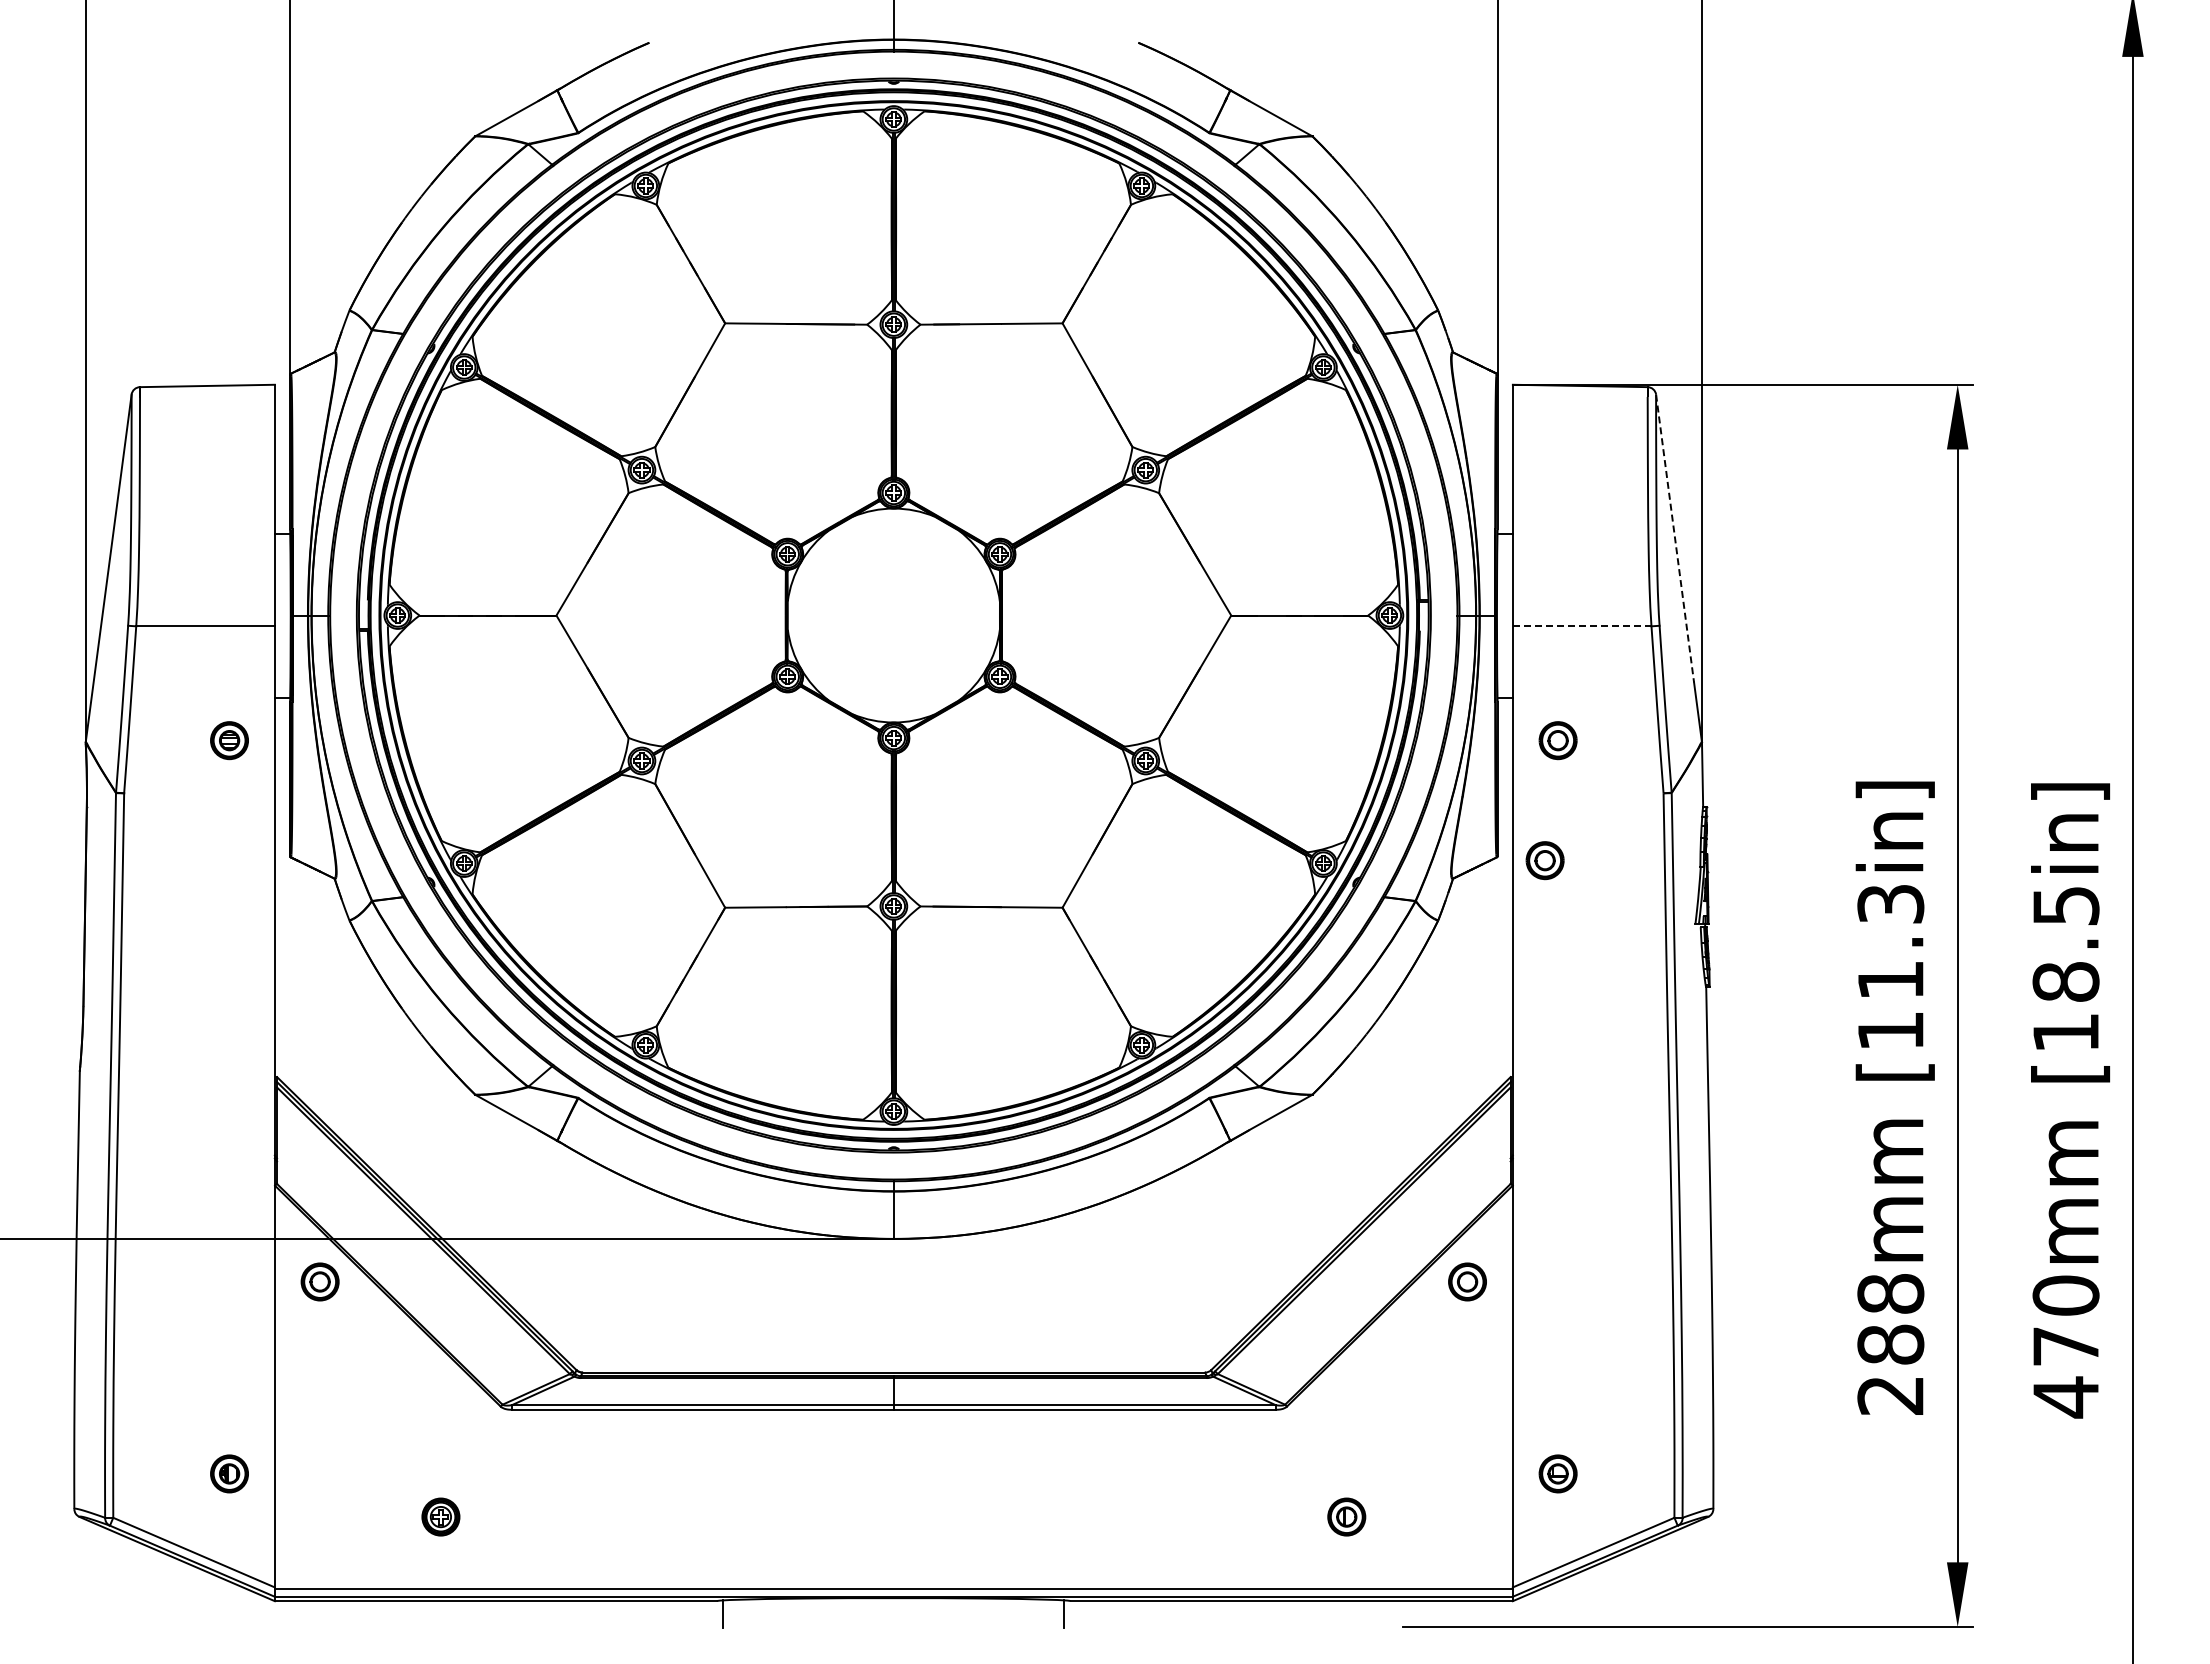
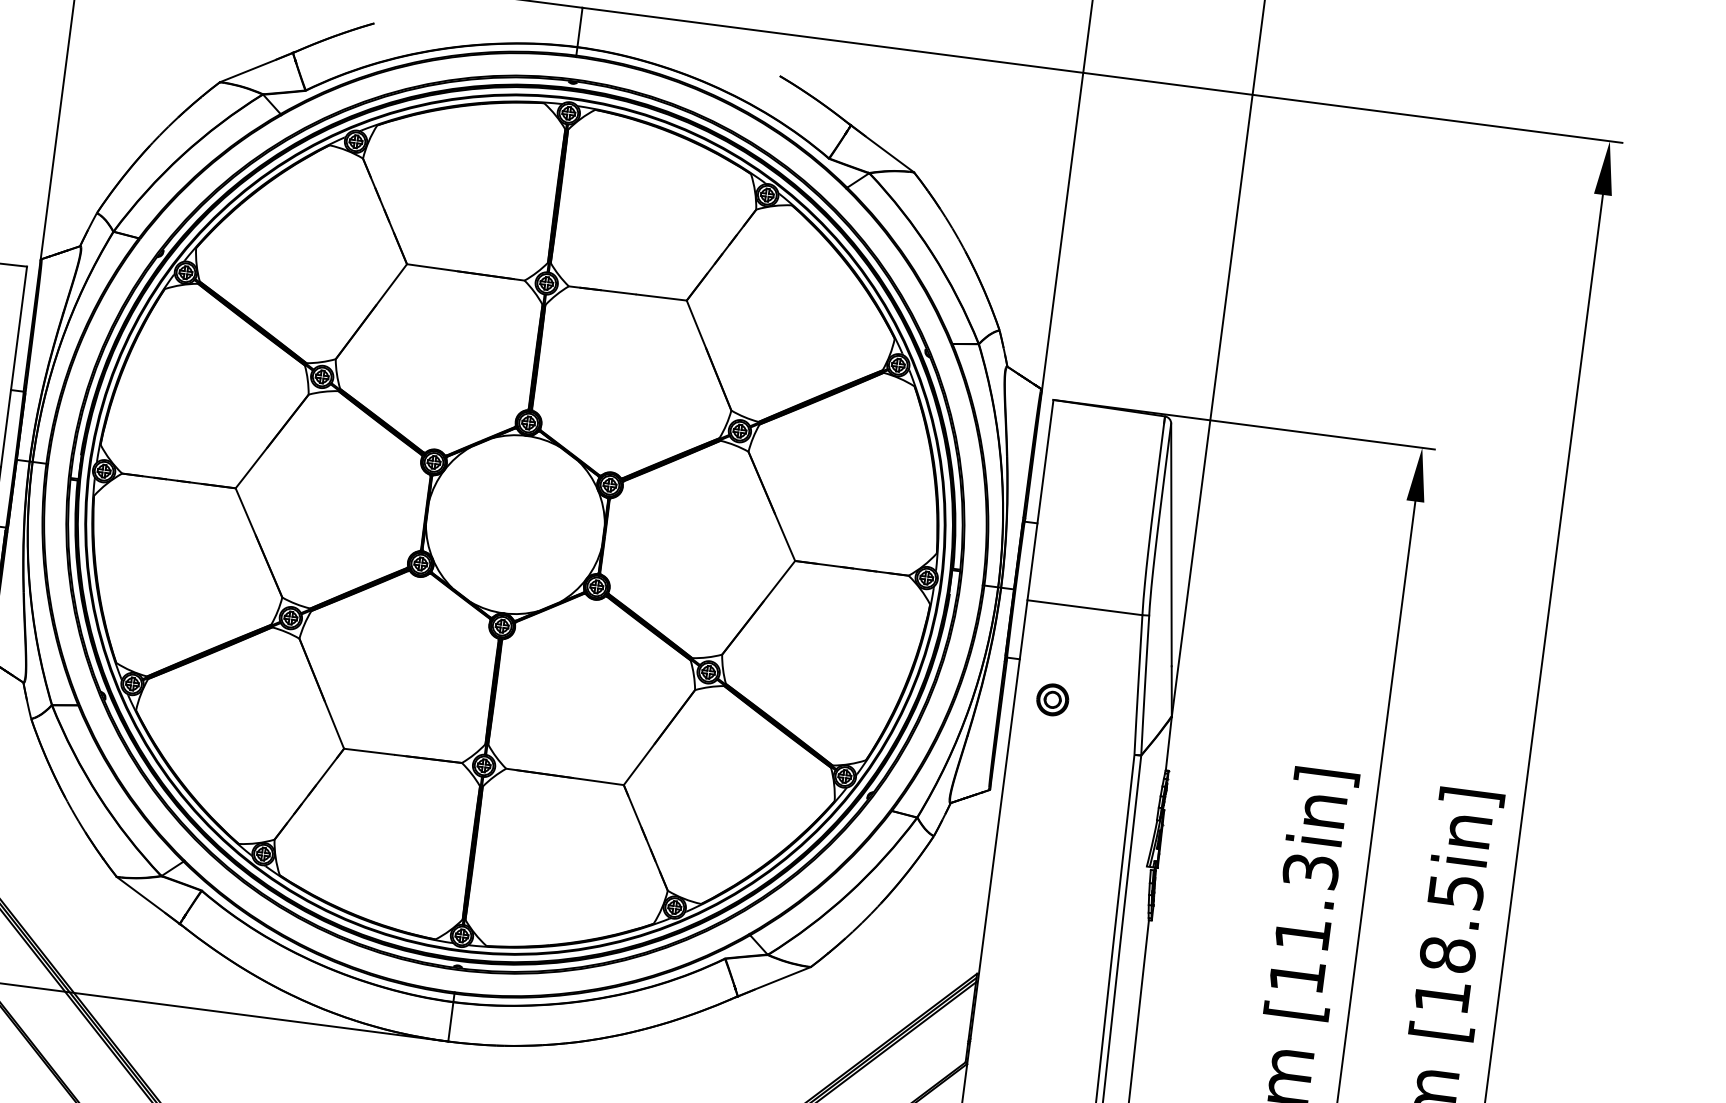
line: (1675, 539) -> (1171, 545), dashed -> solid
line: (1582, 626) -> (1085, 607), dashed -> solid
part: (1544, 860) -> (1028, 797), removed

